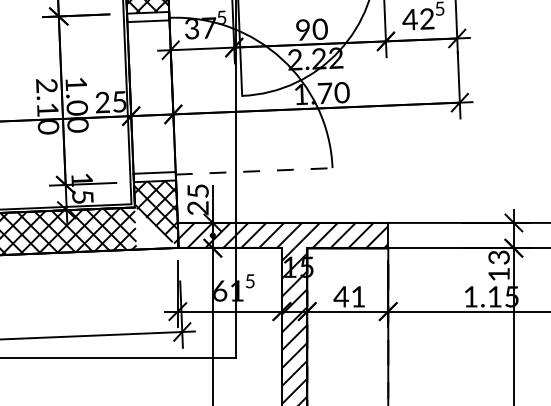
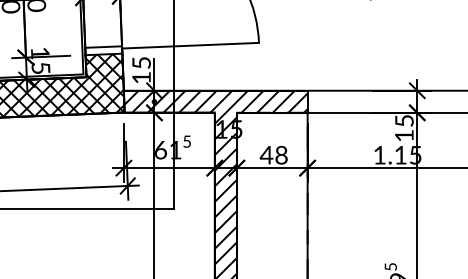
line: (254, 171) -> (190, 45), dashed -> solid
text: (197, 208) -> (141, 78), 25 -> 15
hatch: (156, 229) -> (105, 96), added
text: (498, 257) -> (403, 120), 13 -> 15
text: (358, 296) -> (281, 154), 41 -> 48

